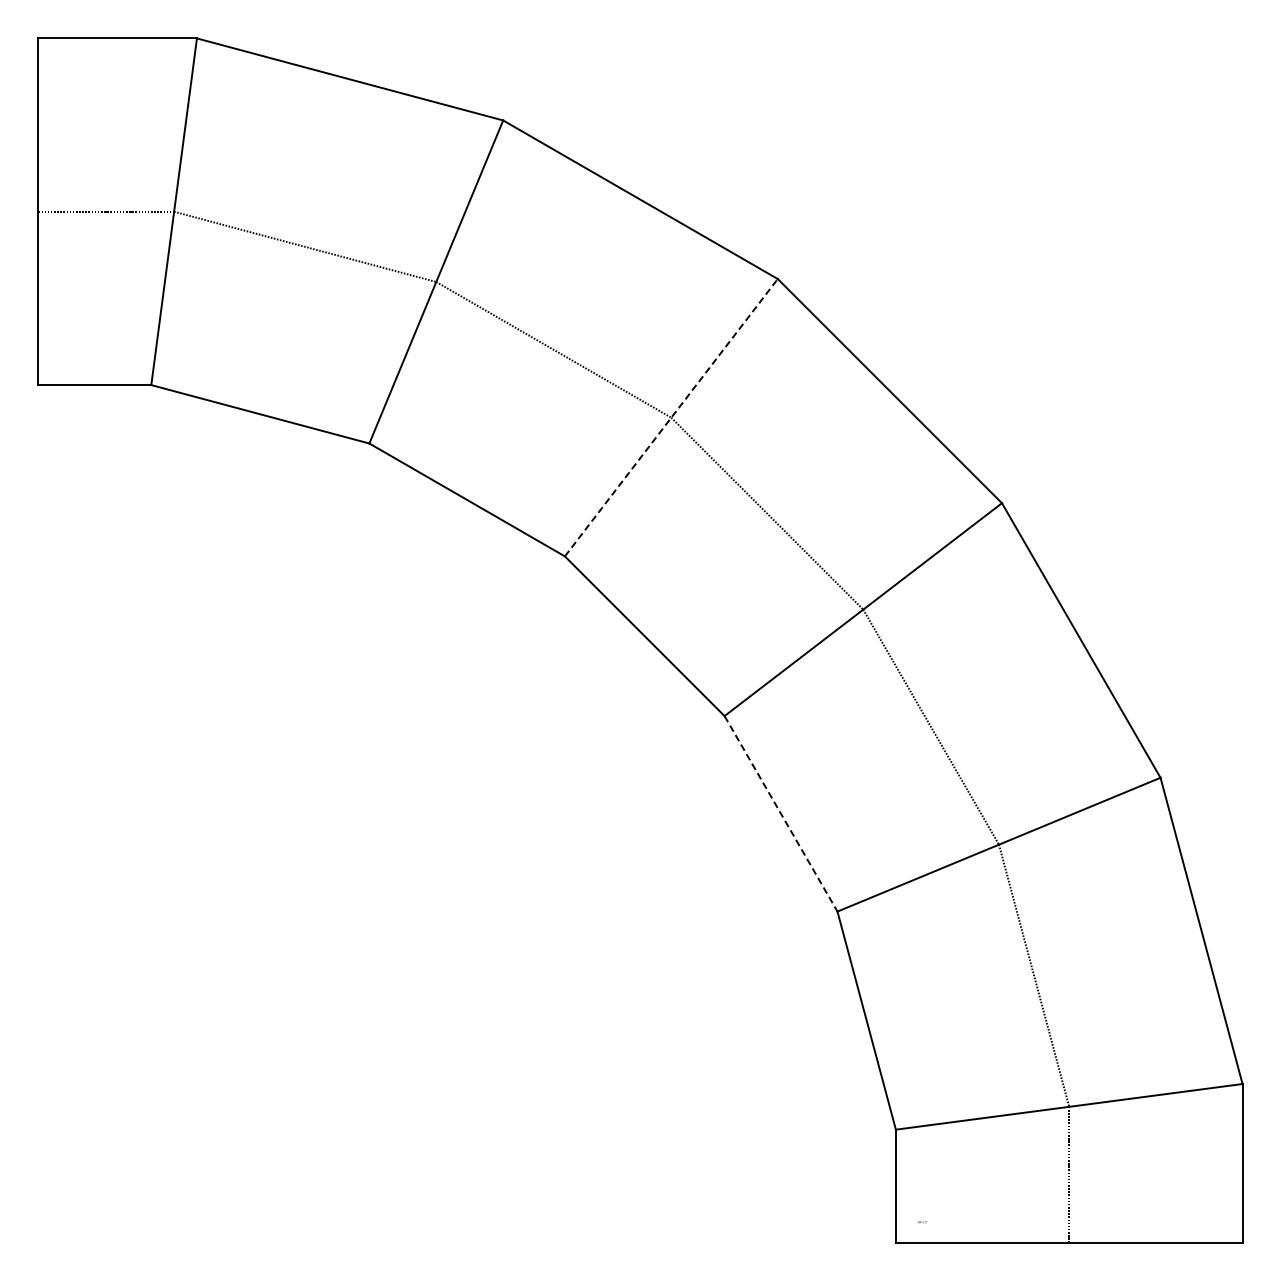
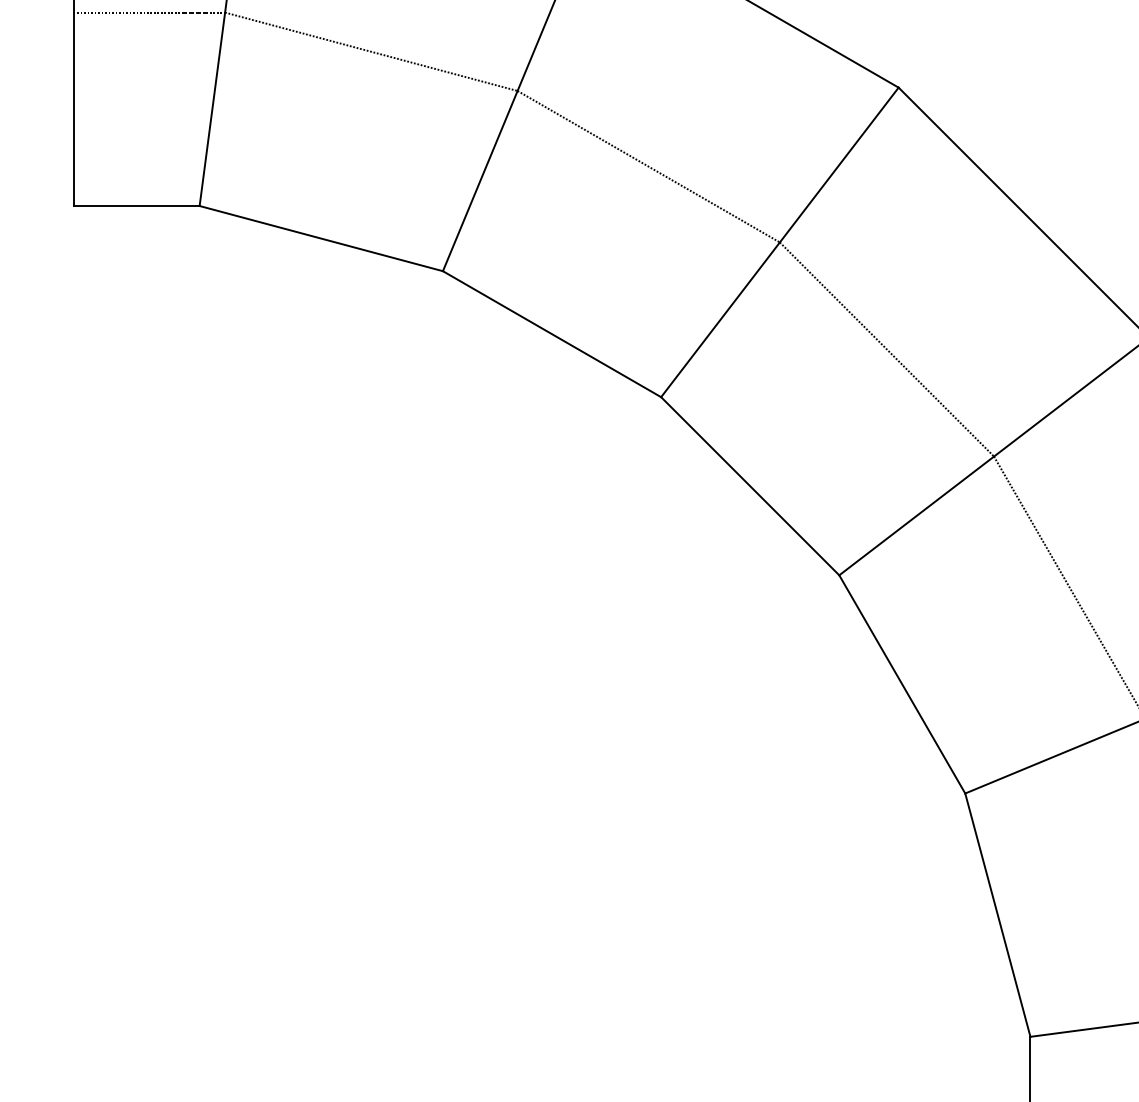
line: (671, 417) -> (780, 242), dashed -> solid
line: (781, 813) -> (902, 684), dashed -> solid

